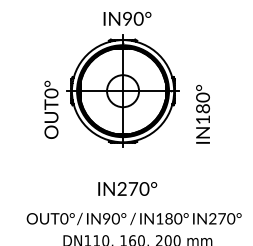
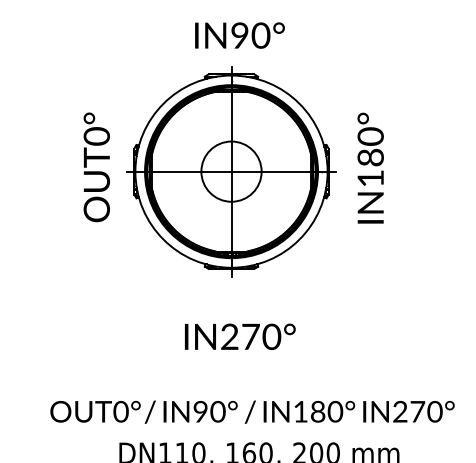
text: (51, 109) -> (96, 166), moved
text: (202, 114) -> (369, 168), moved
text: (127, 188) -> (239, 335), moved

